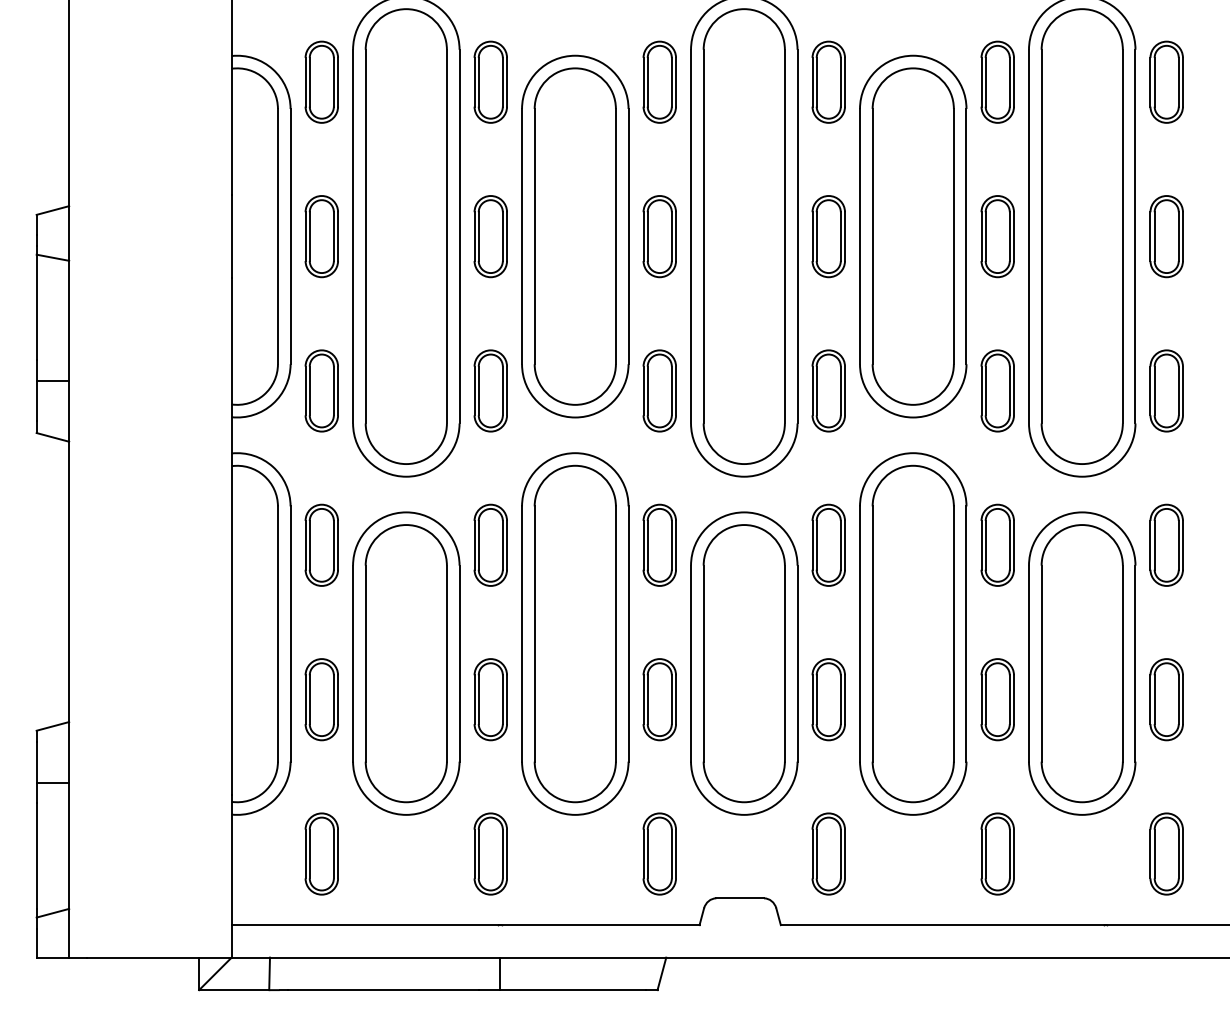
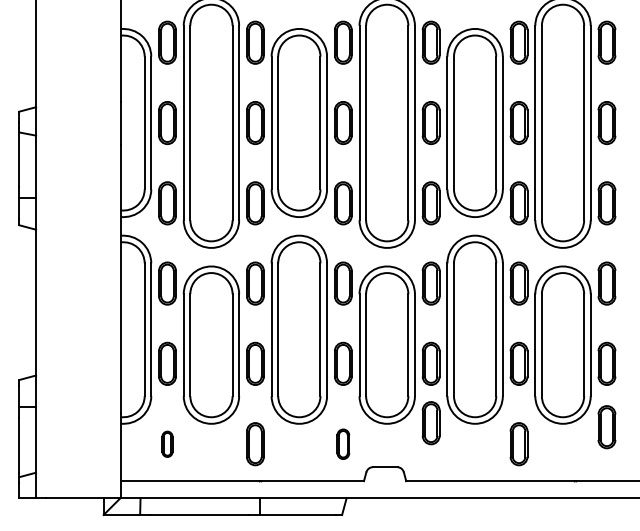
part: (321, 854) -> (167, 444), size x0.6
part: (660, 854) -> (343, 444), size x0.7
part: (827, 854) -> (430, 423), moved
part: (1165, 854) -> (606, 427), moved

